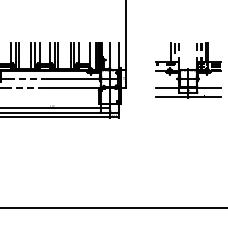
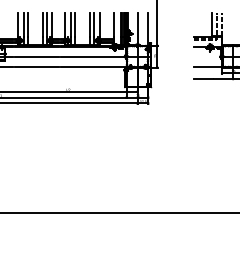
line: (27, 78) -> (37, 56), dashed -> solid
line: (26, 87) -> (36, 67), dashed -> solid

